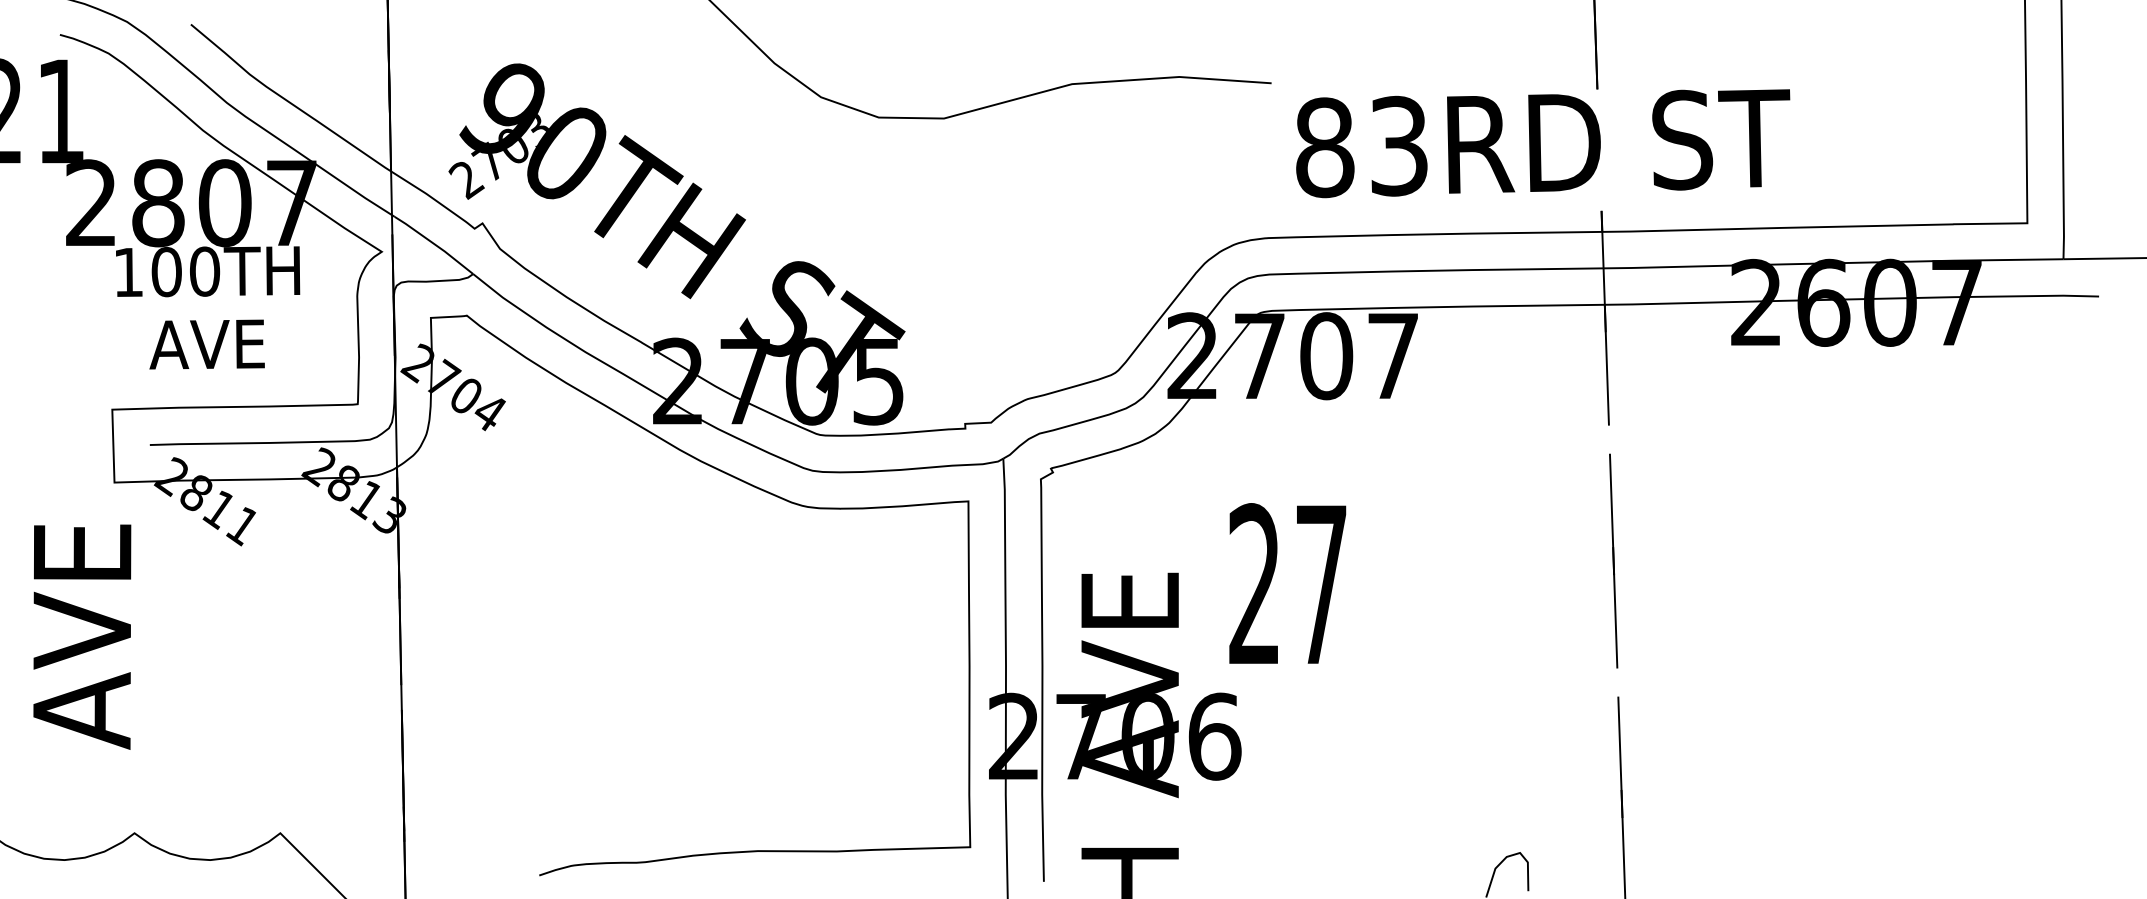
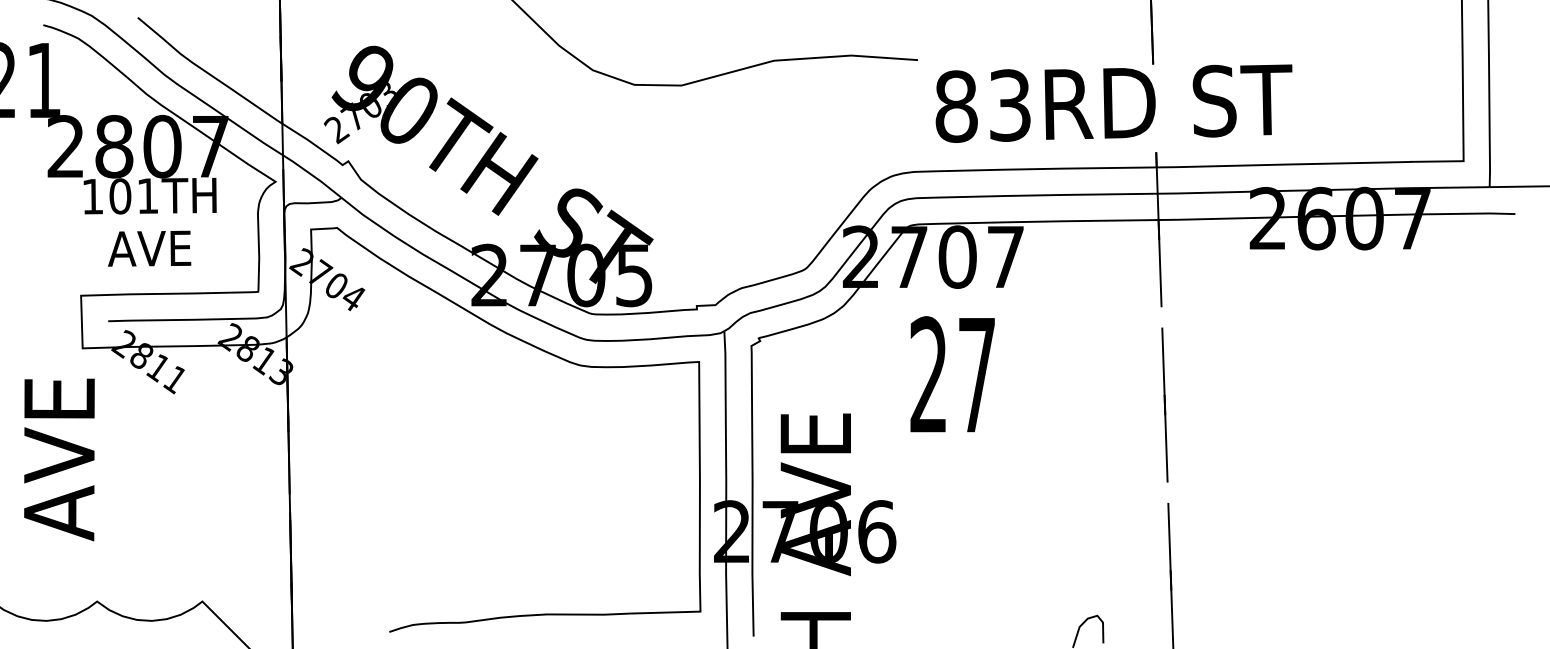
text: (204, 272) -> (147, 196), 100TH -> 101TH
text: (1287, 583) -> (952, 374), moved

